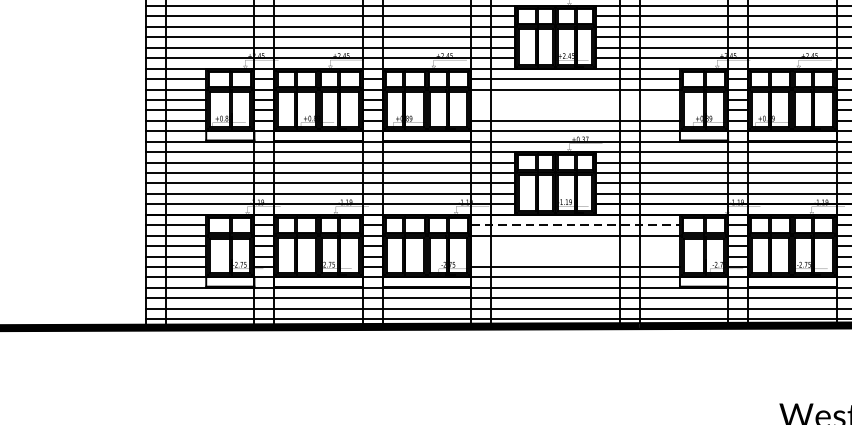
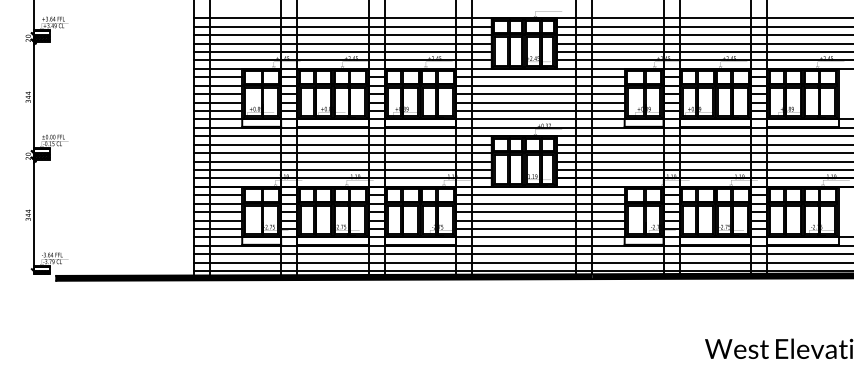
line: (575, 100) -> (540, 94), added
line: (575, 110) -> (540, 102), added
line: (575, 225) -> (540, 195), dashed -> solid
line: (575, 246) -> (540, 212), added
line: (575, 256) -> (540, 220), added

